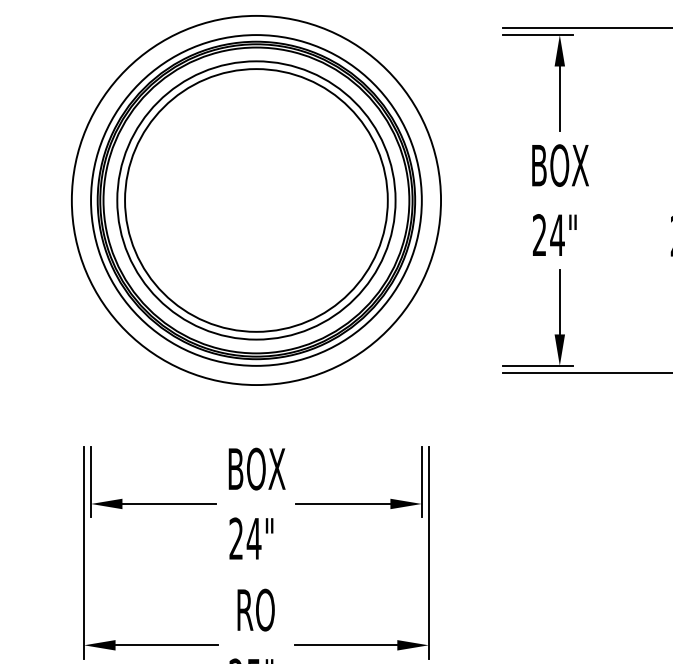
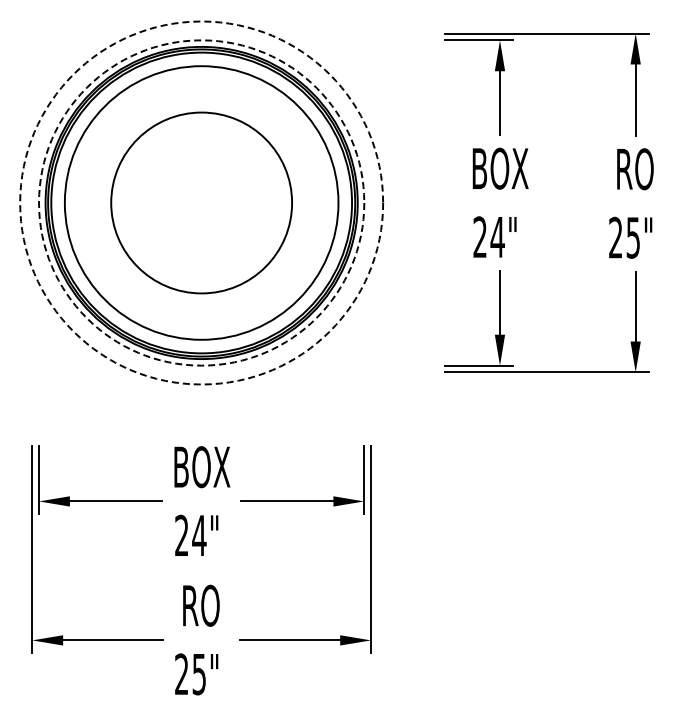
circle: (256, 199) -> (201, 202), size x0.7
circle: (256, 199) -> (201, 202), solid -> dashed
circle: (256, 199) -> (201, 202), solid -> dashed

